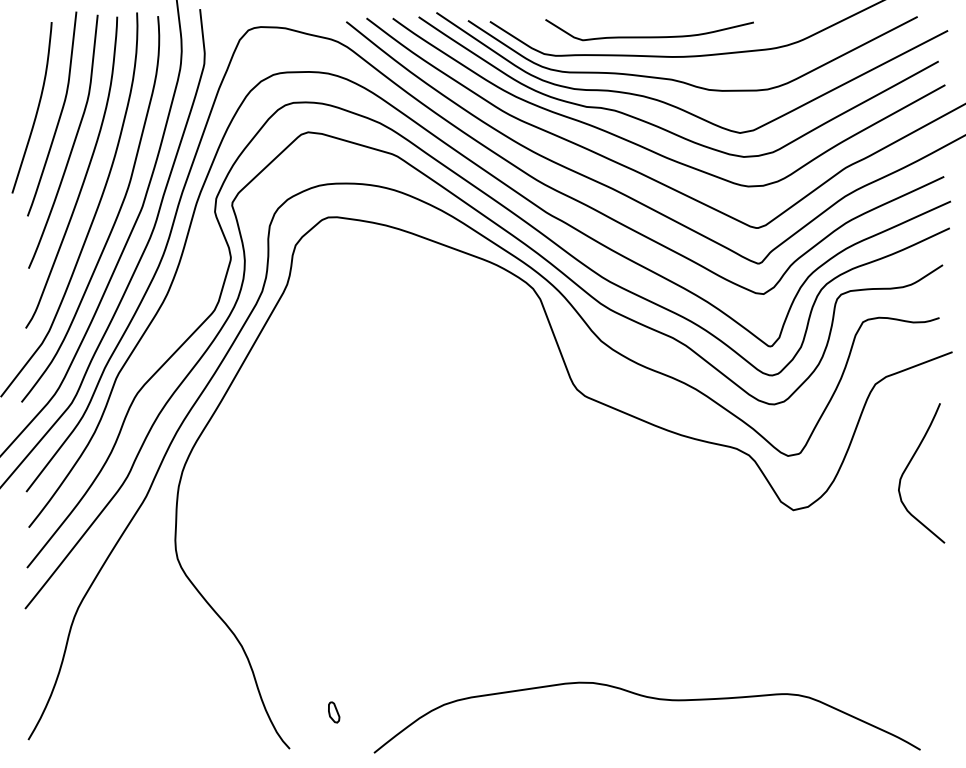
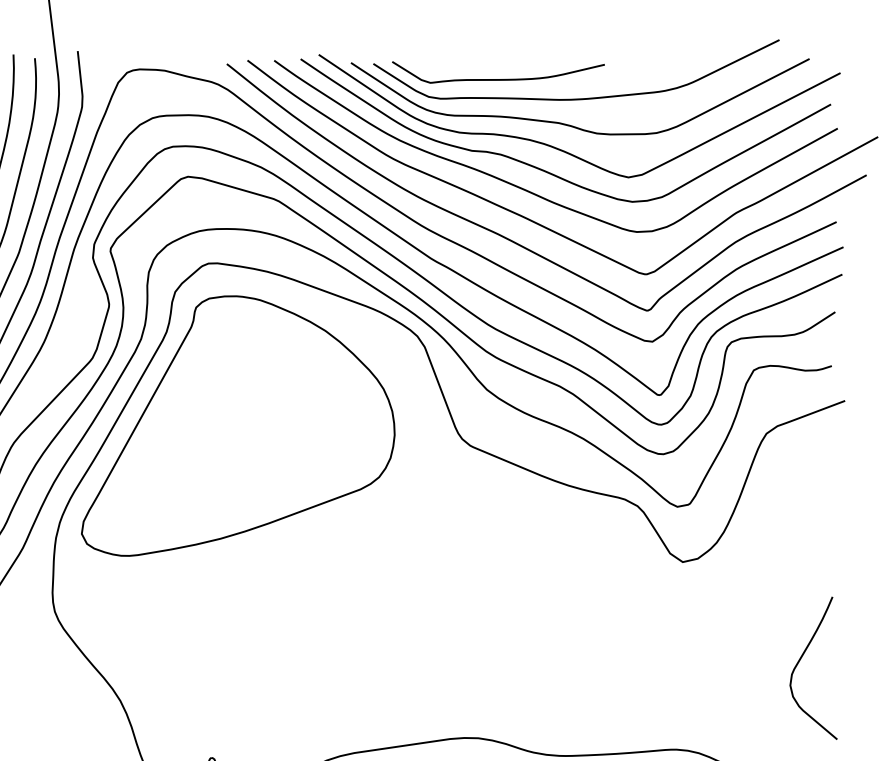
curve: (649, 36) -> (498, 79), moved
part: (357, 376) -> (238, 425), added
curve: (908, 466) -> (800, 661), moved

